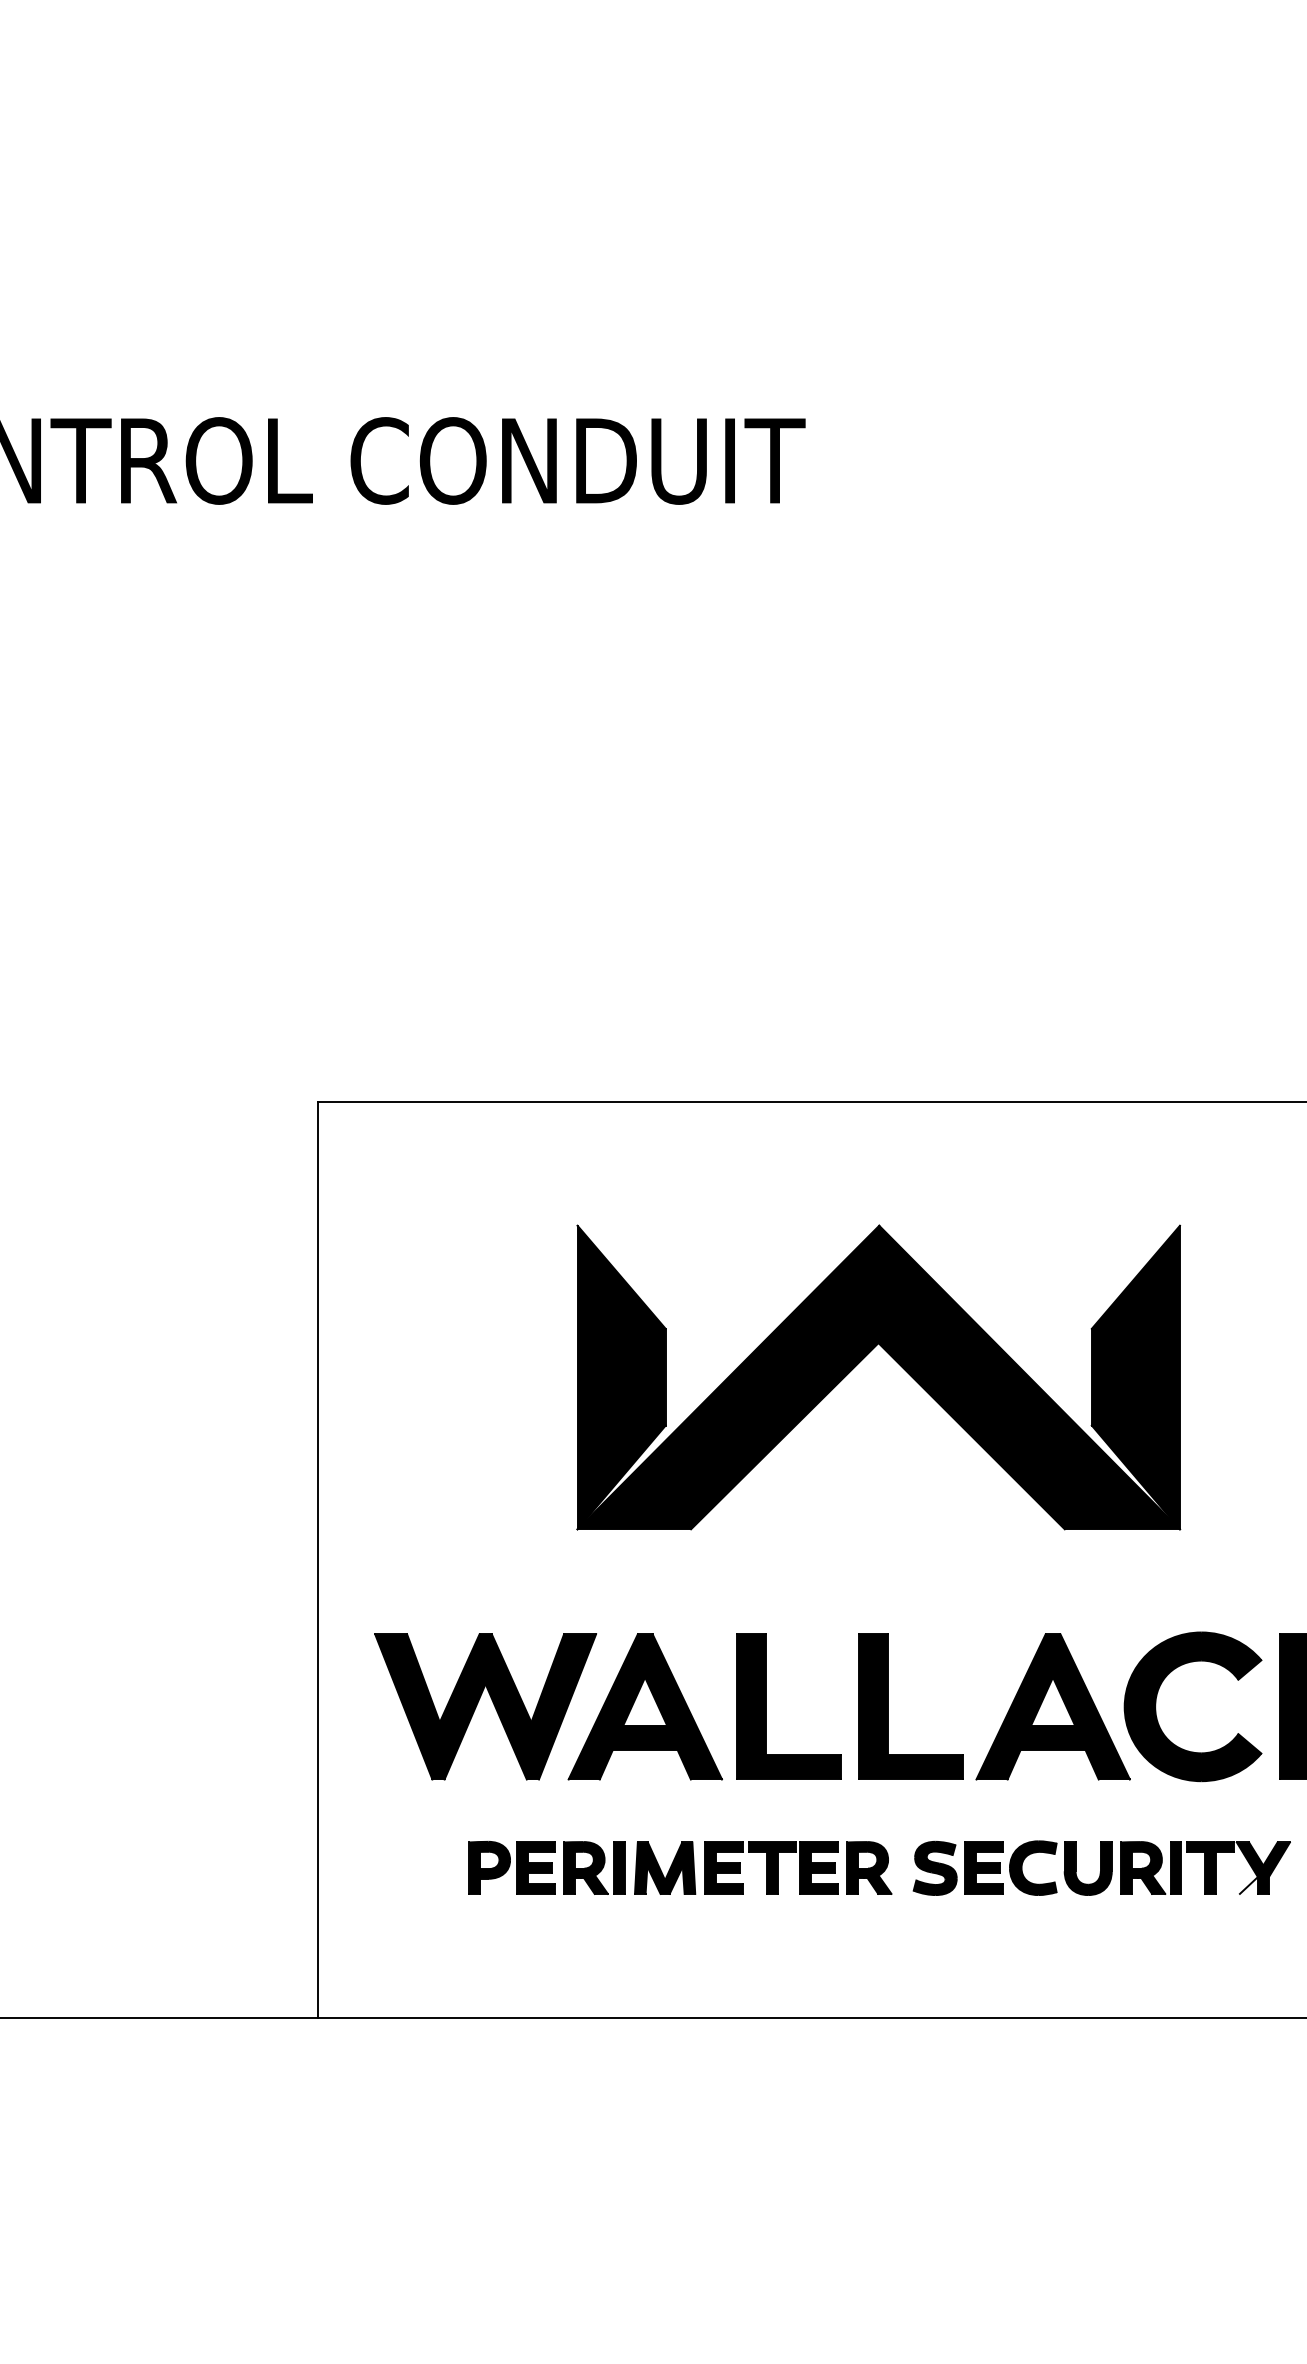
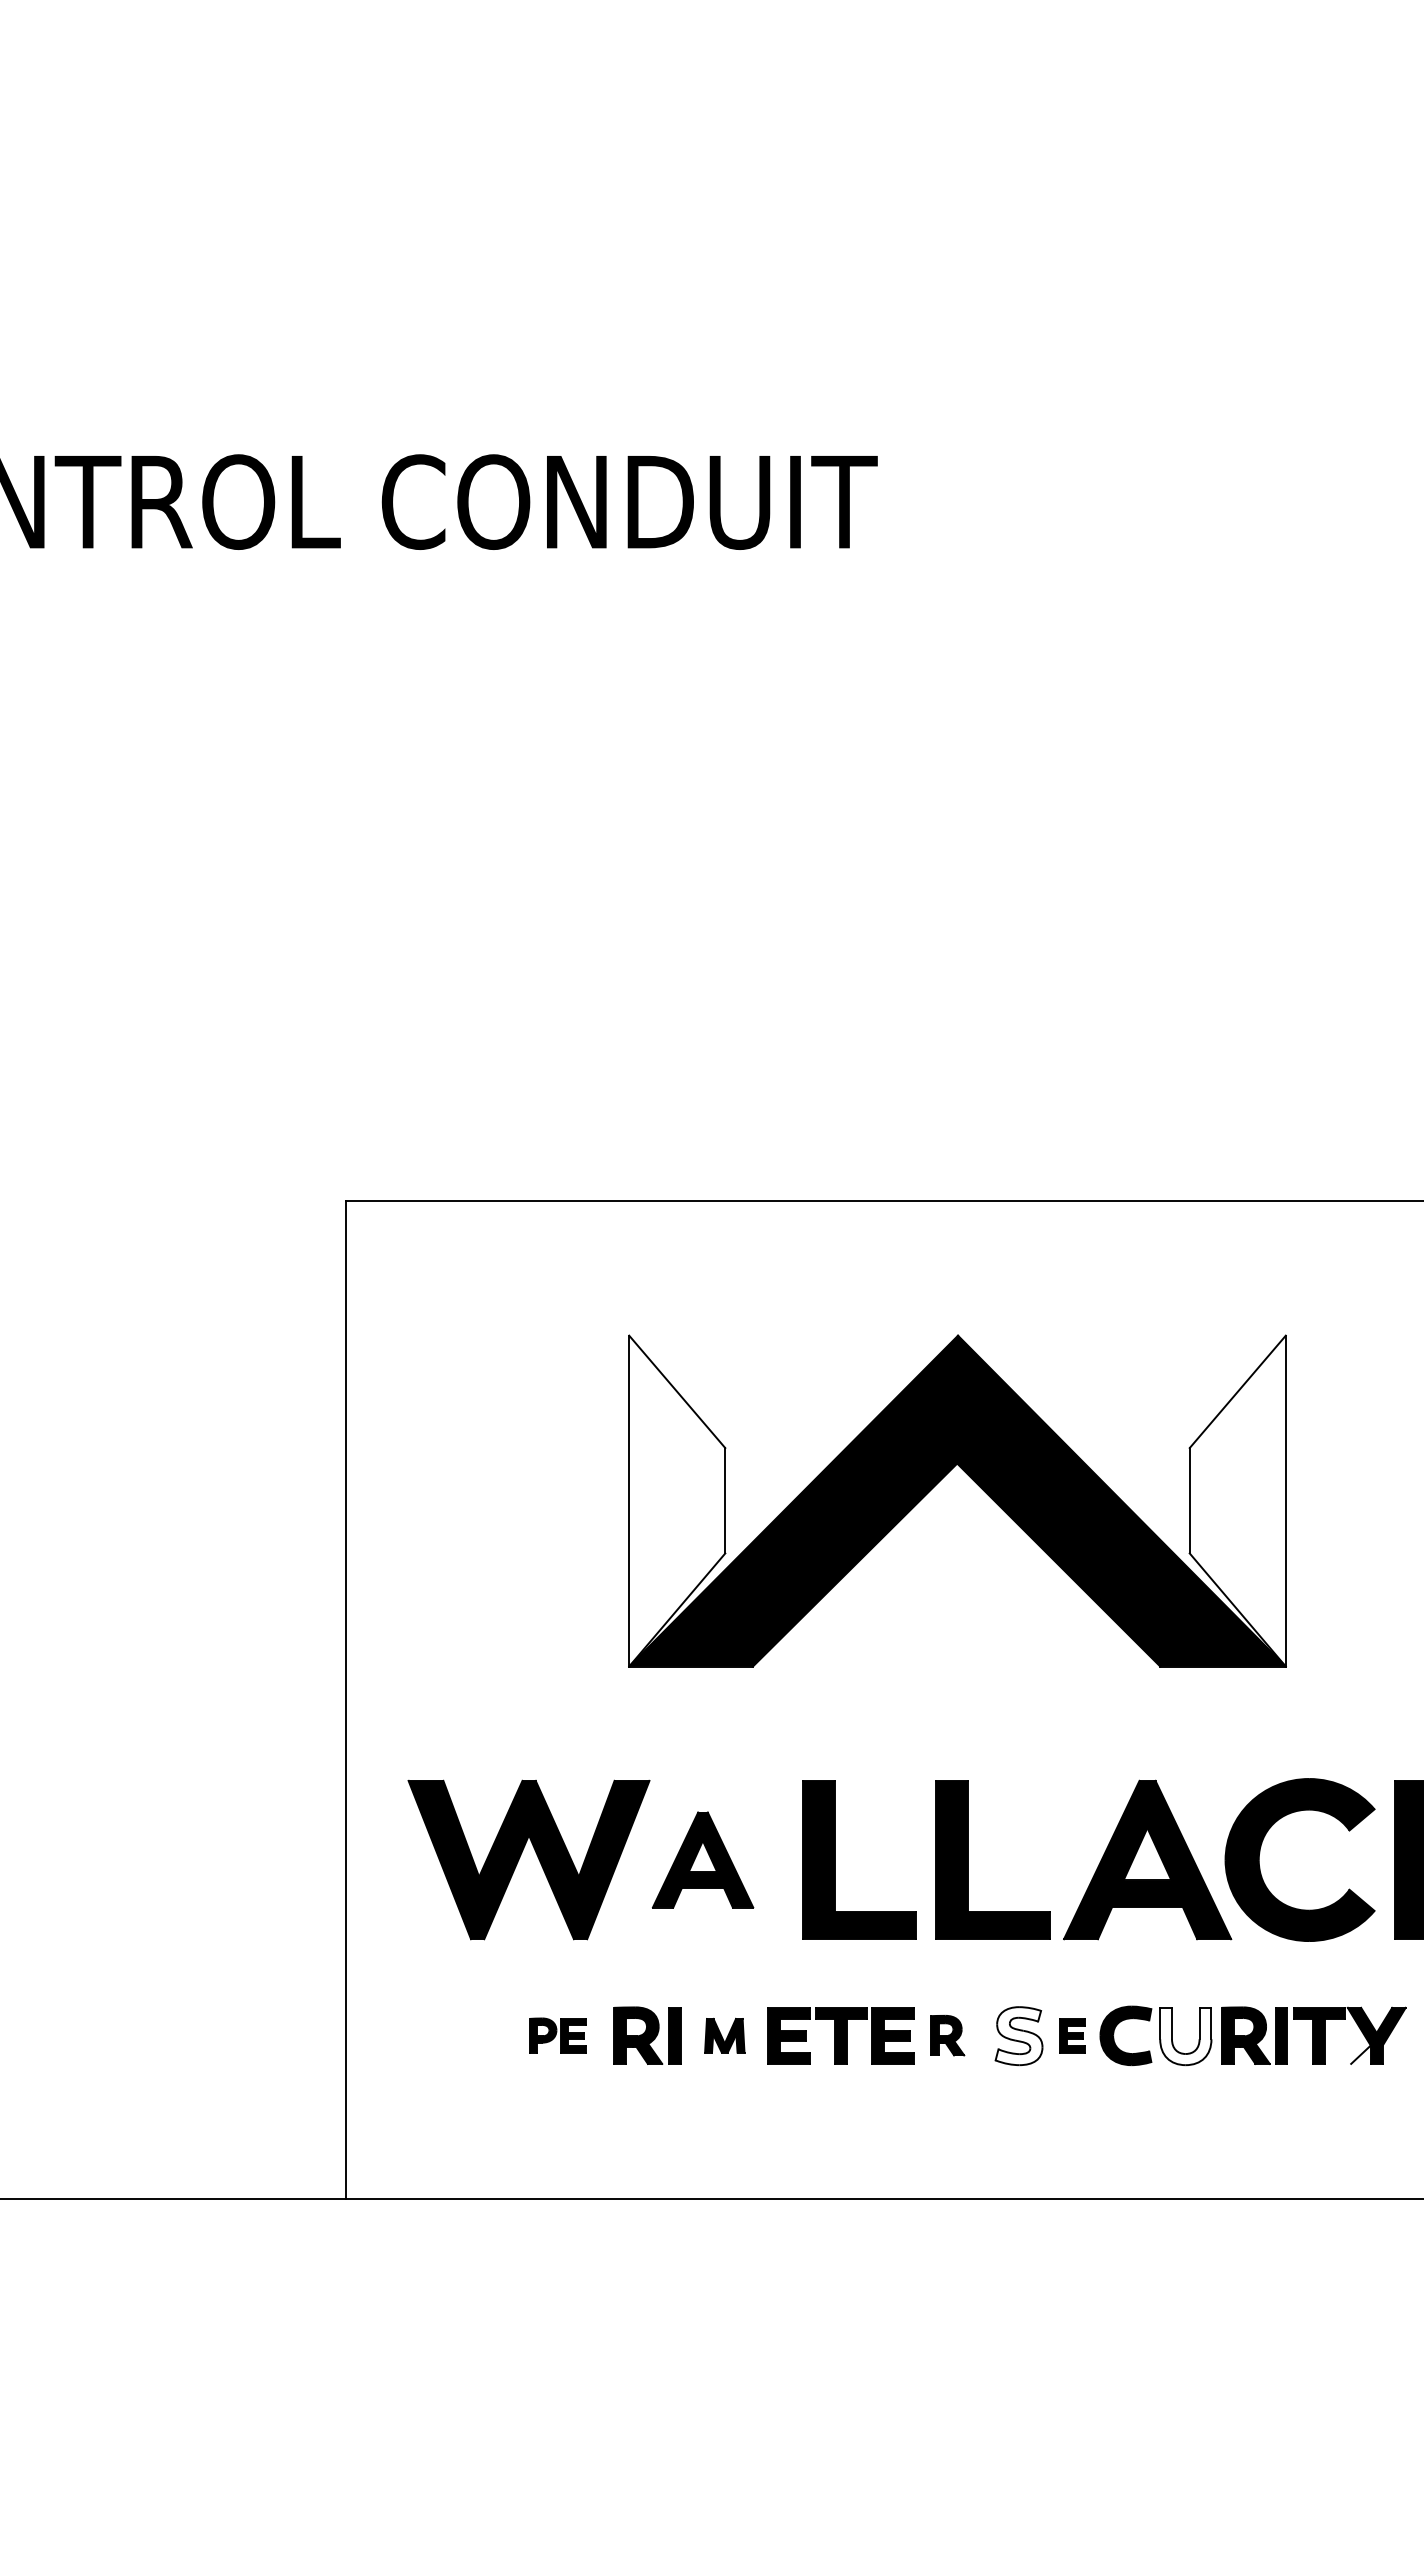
fill: (621, 1376) -> (677, 1500), removed
fill: (1135, 1376) -> (1237, 1500), removed
part: (644, 1706) -> (702, 1859), size x0.6
part: (511, 1867) -> (557, 2035), size x0.6
part: (664, 1867) -> (724, 2035), size x0.6
part: (869, 1867) -> (947, 2035), size x0.7
part: (984, 1867) -> (1072, 2035), size x0.6
fill: (934, 1868) -> (1018, 2036), removed
fill: (1087, 1868) -> (1185, 2036), removed

